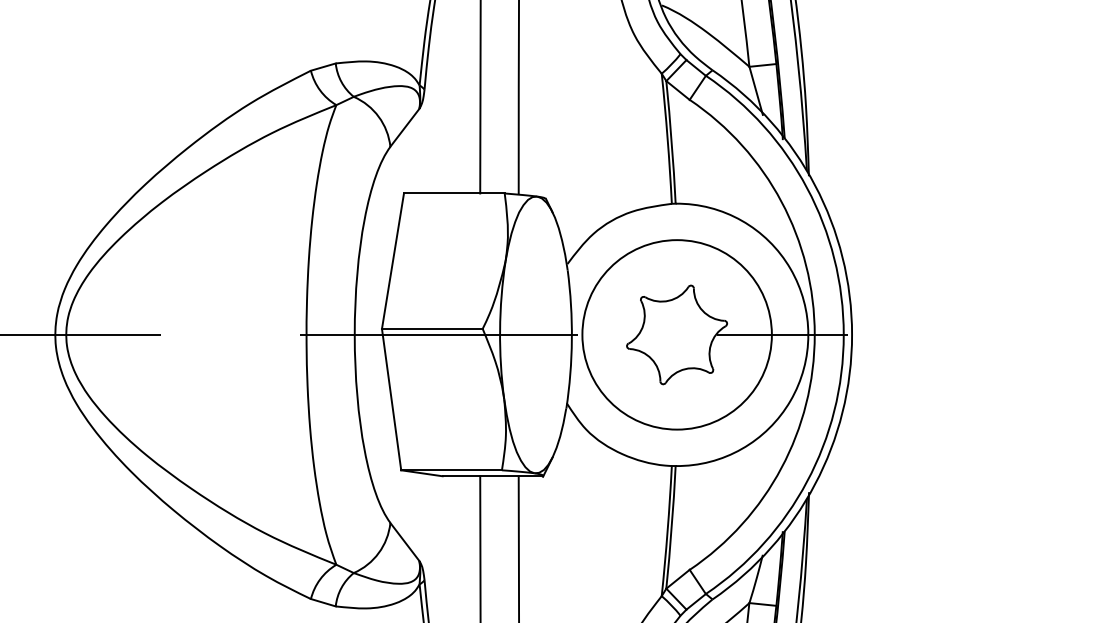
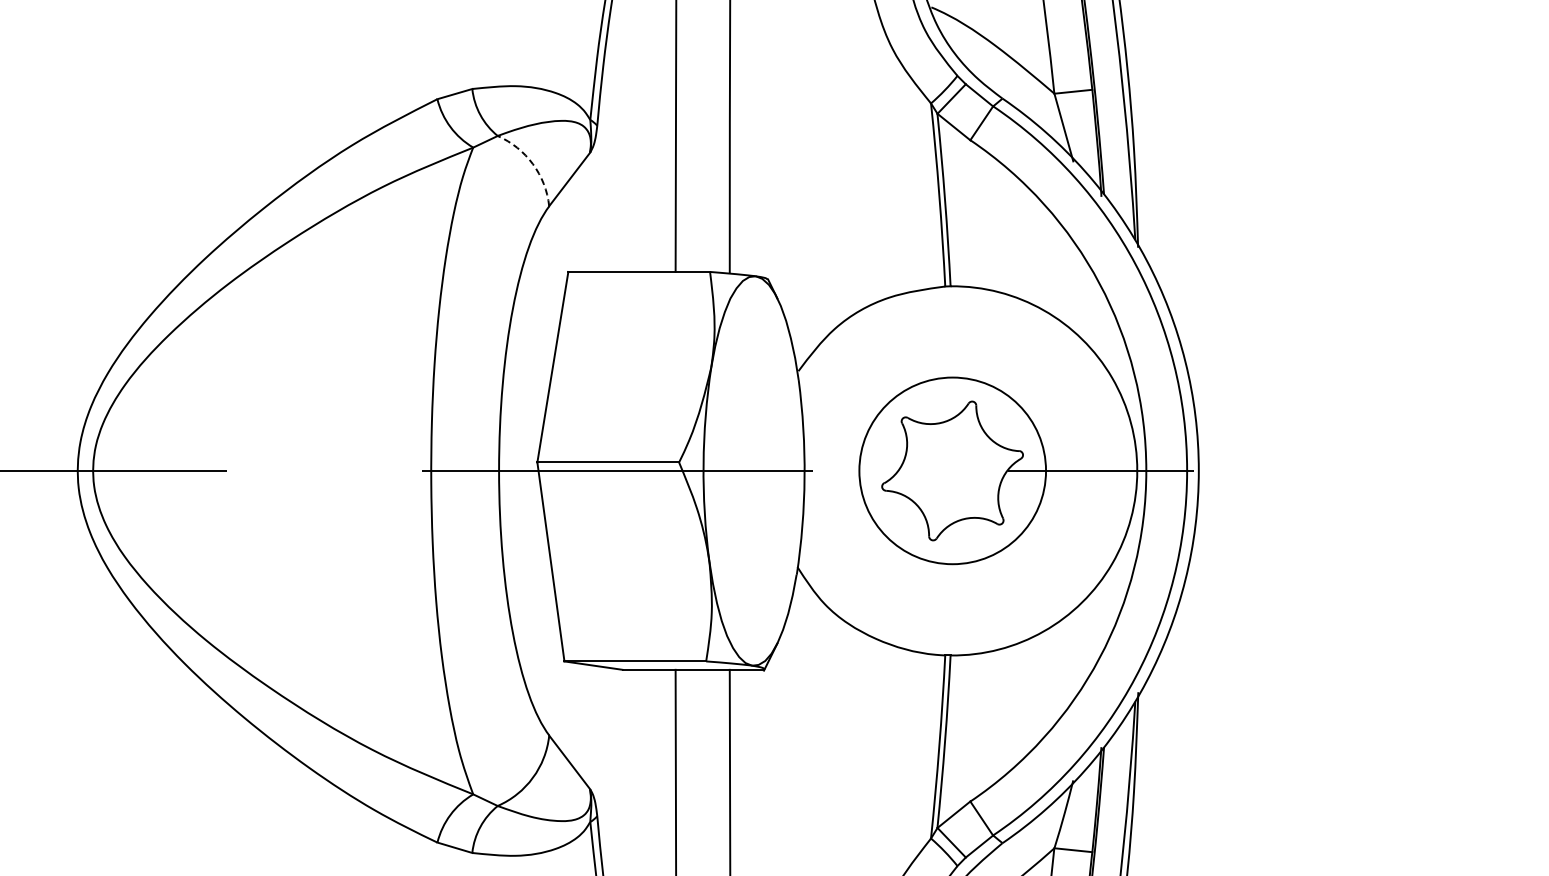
arc: (378, 117) -> (532, 164), solid -> dashed
circle: (677, 334) -> (952, 470), size x0.7

